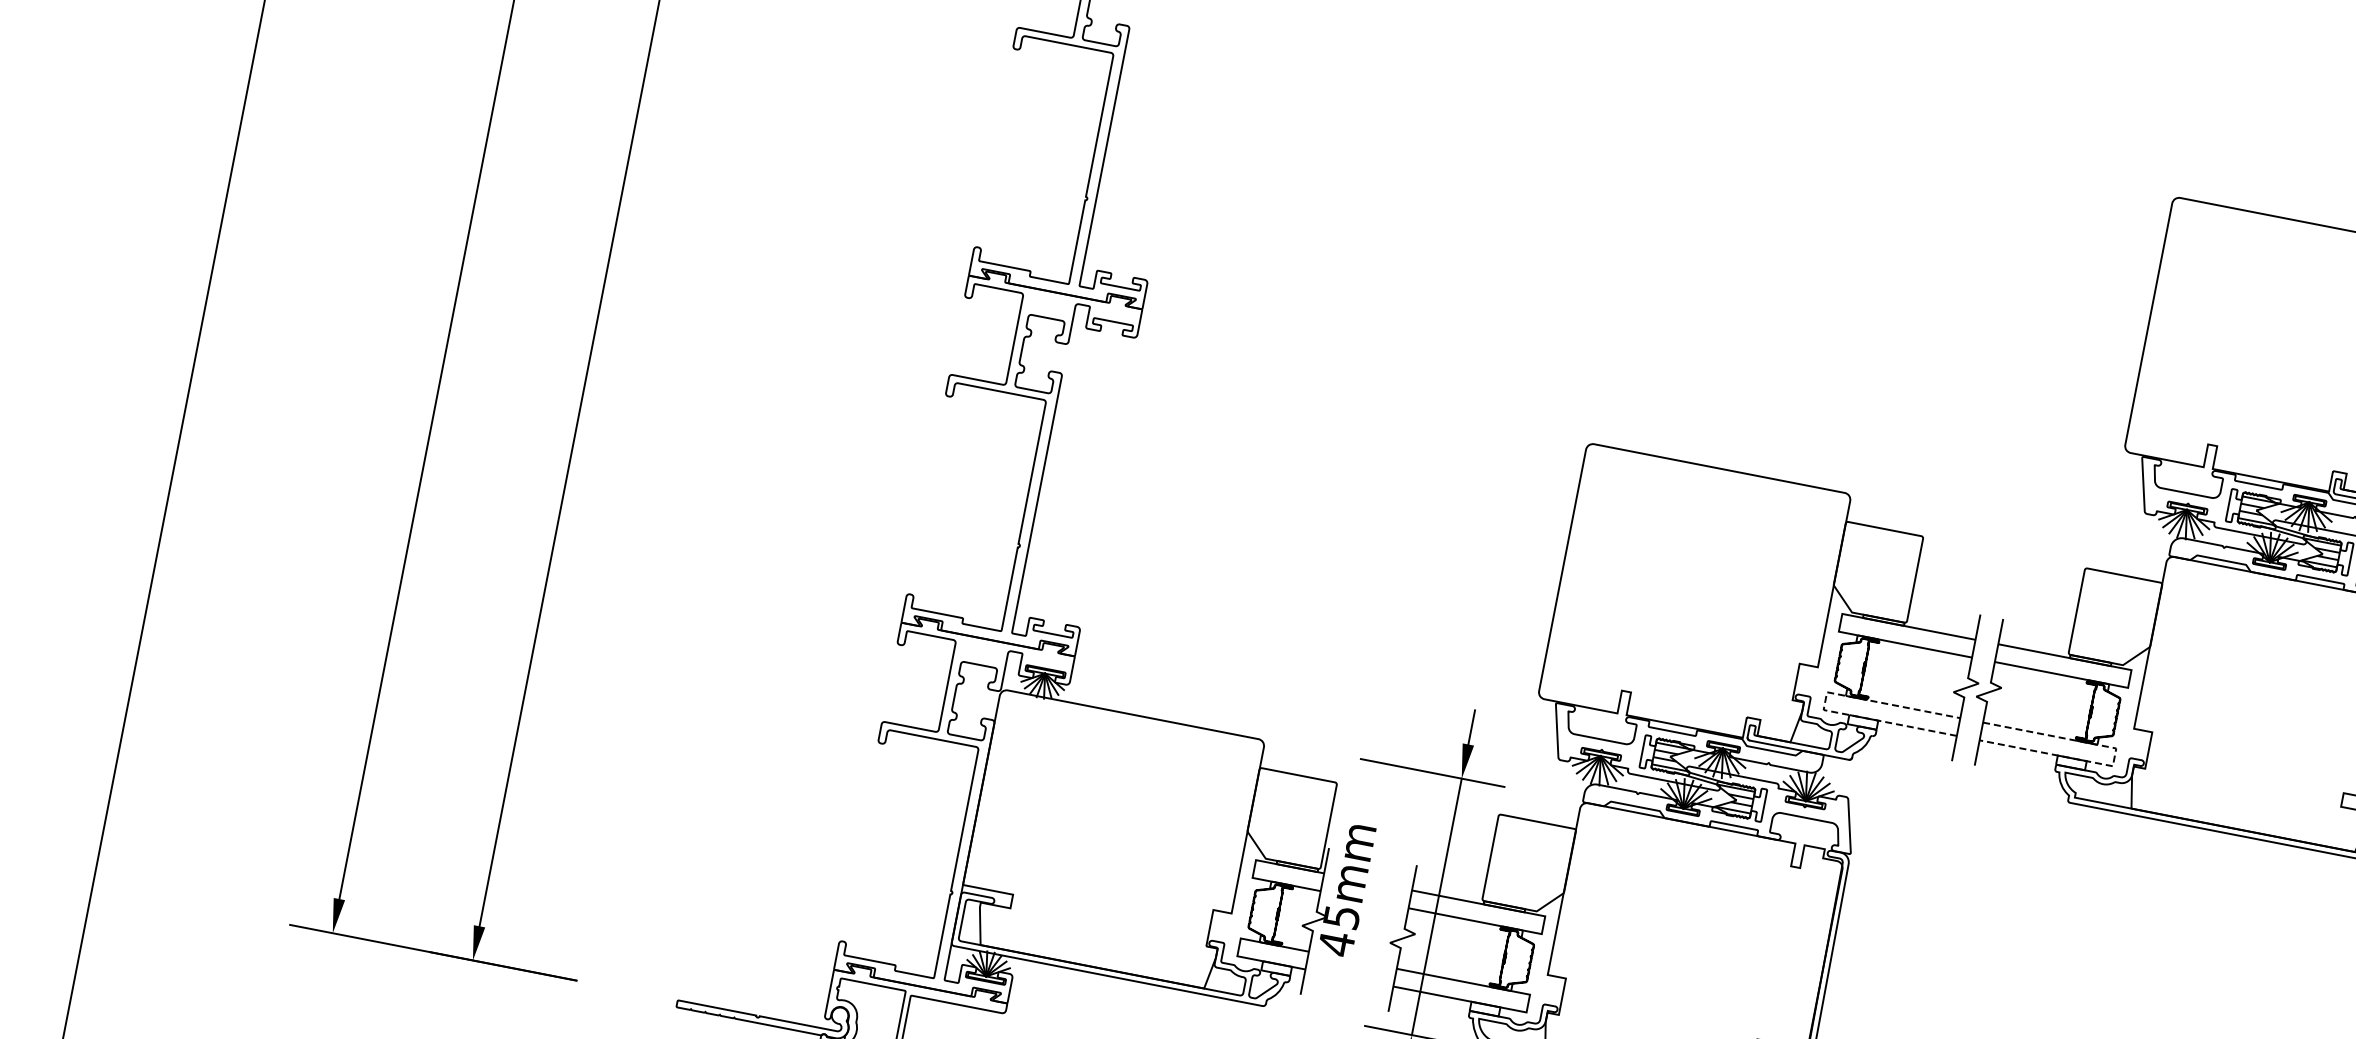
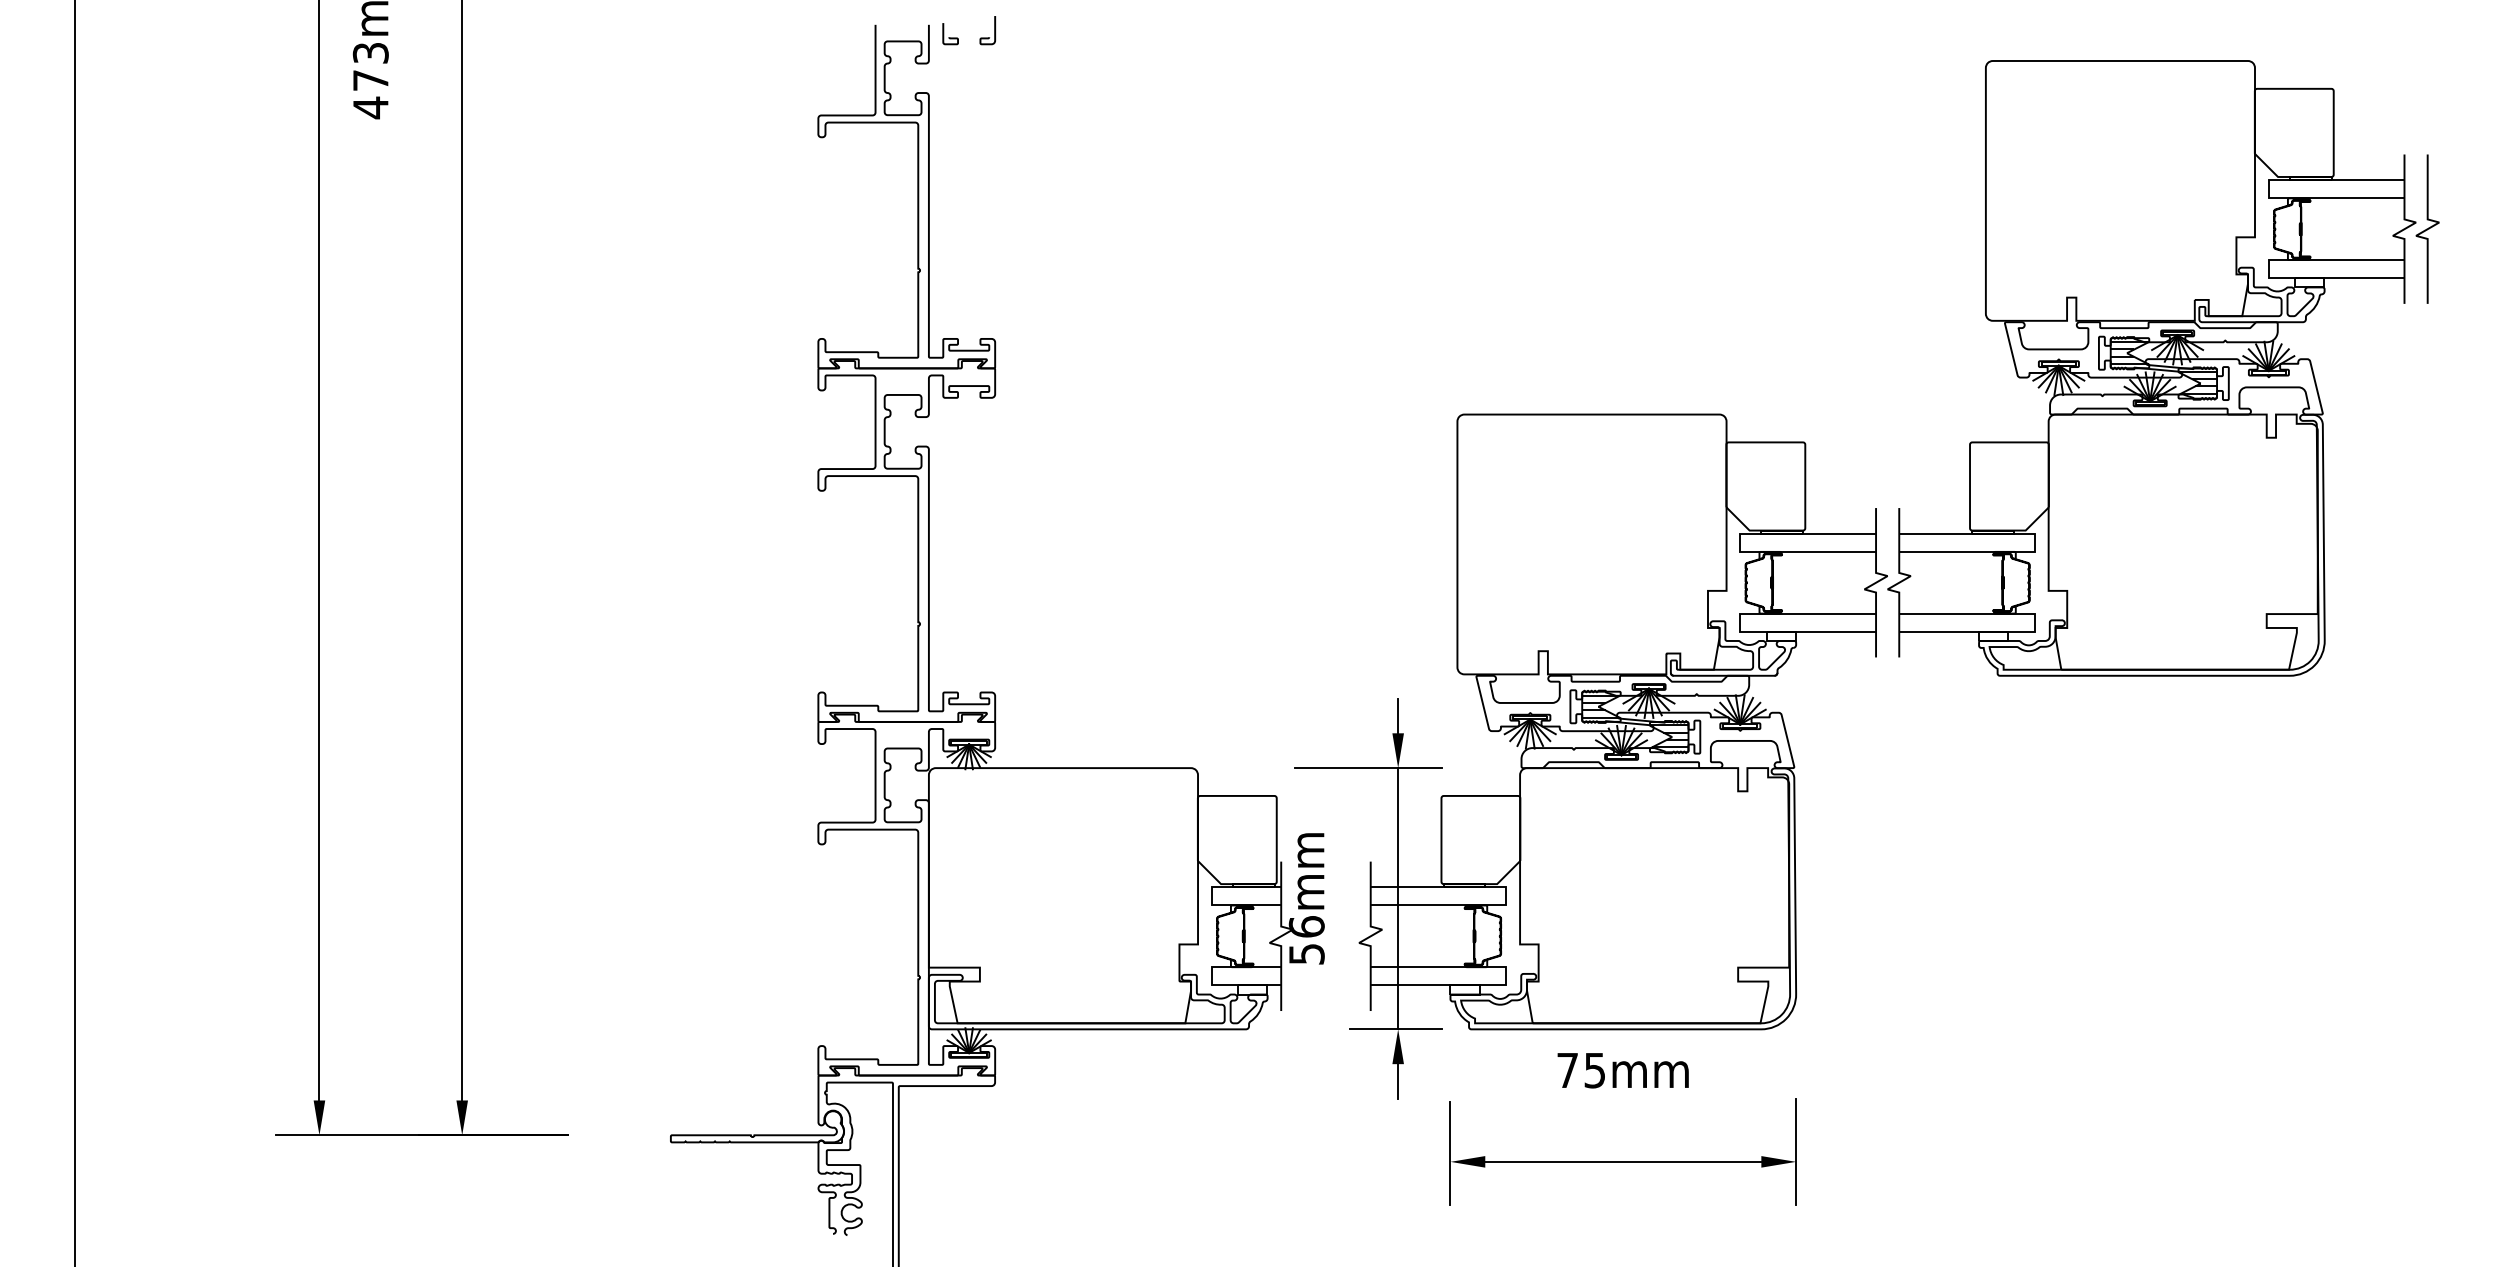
line: (1825, 701) -> (1740, 622), dashed -> solid
line: (2113, 758) -> (2034, 623), dashed -> solid
text: (1338, 930) -> (1306, 940), 45mm -> 56mm

